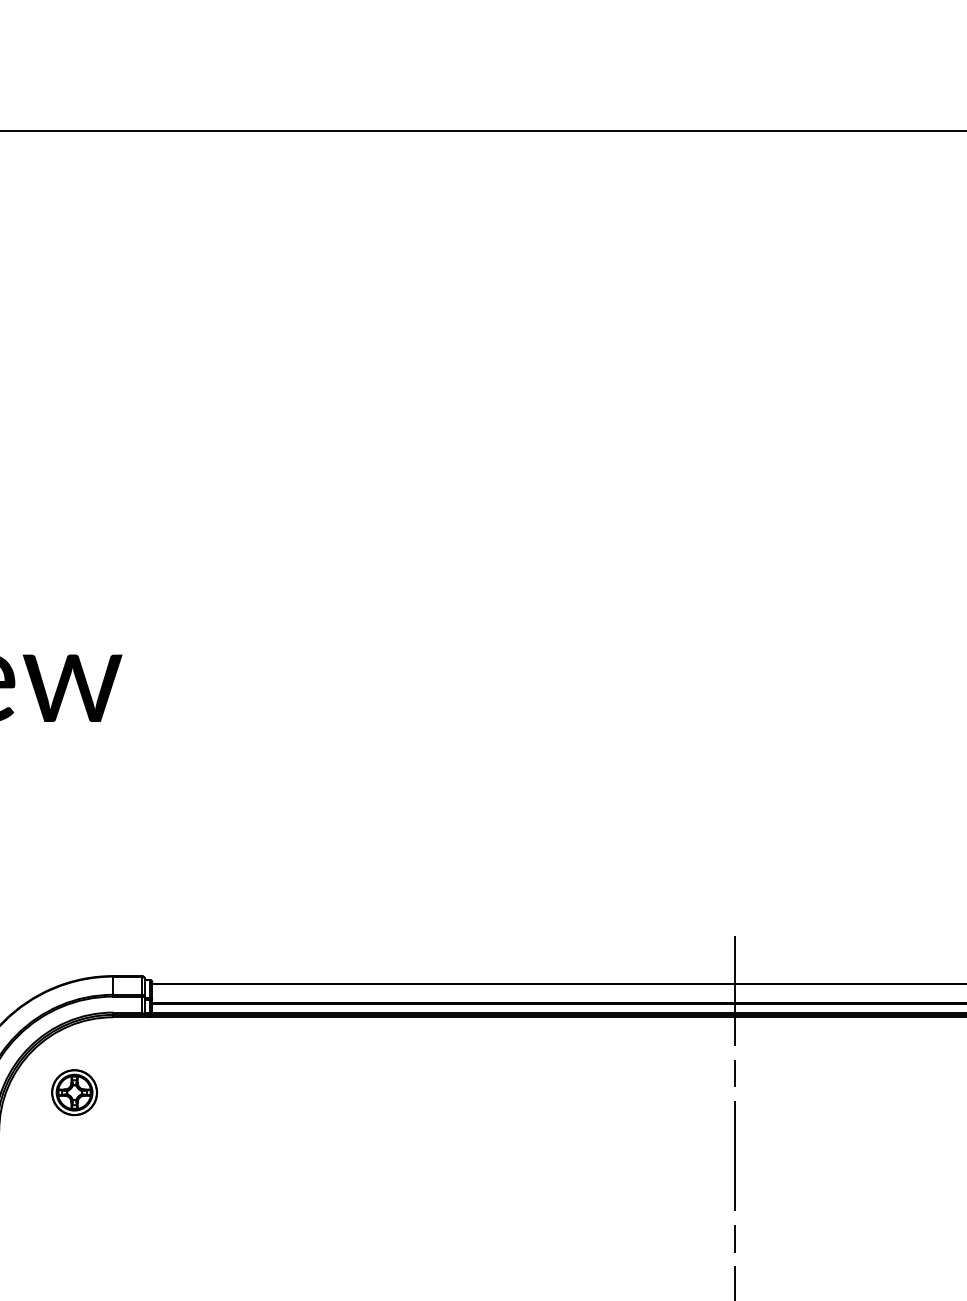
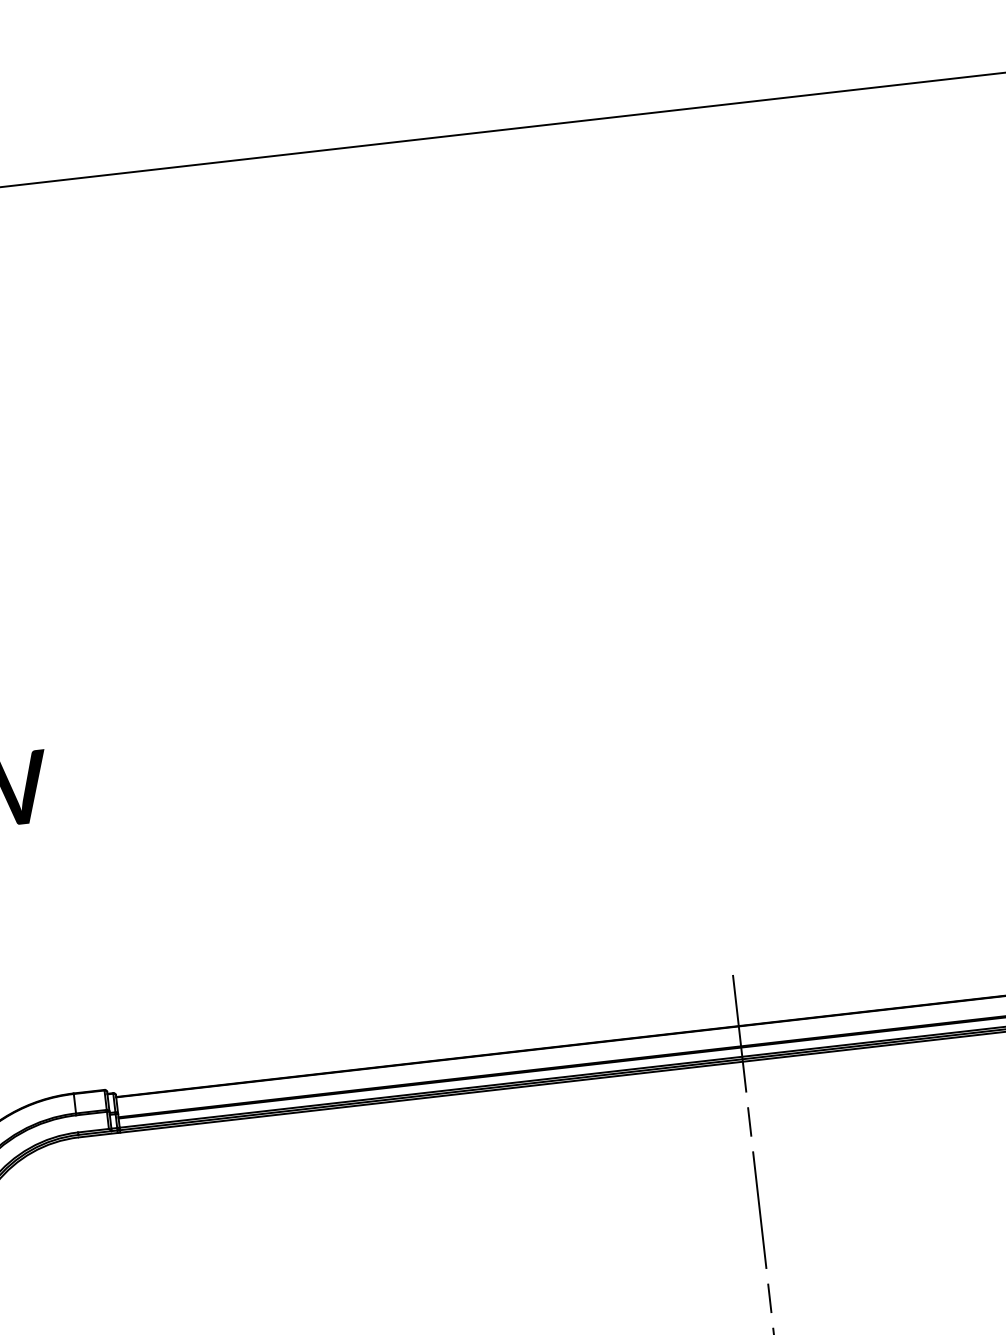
part: (74, 1092) -> (46, 1222), removed

